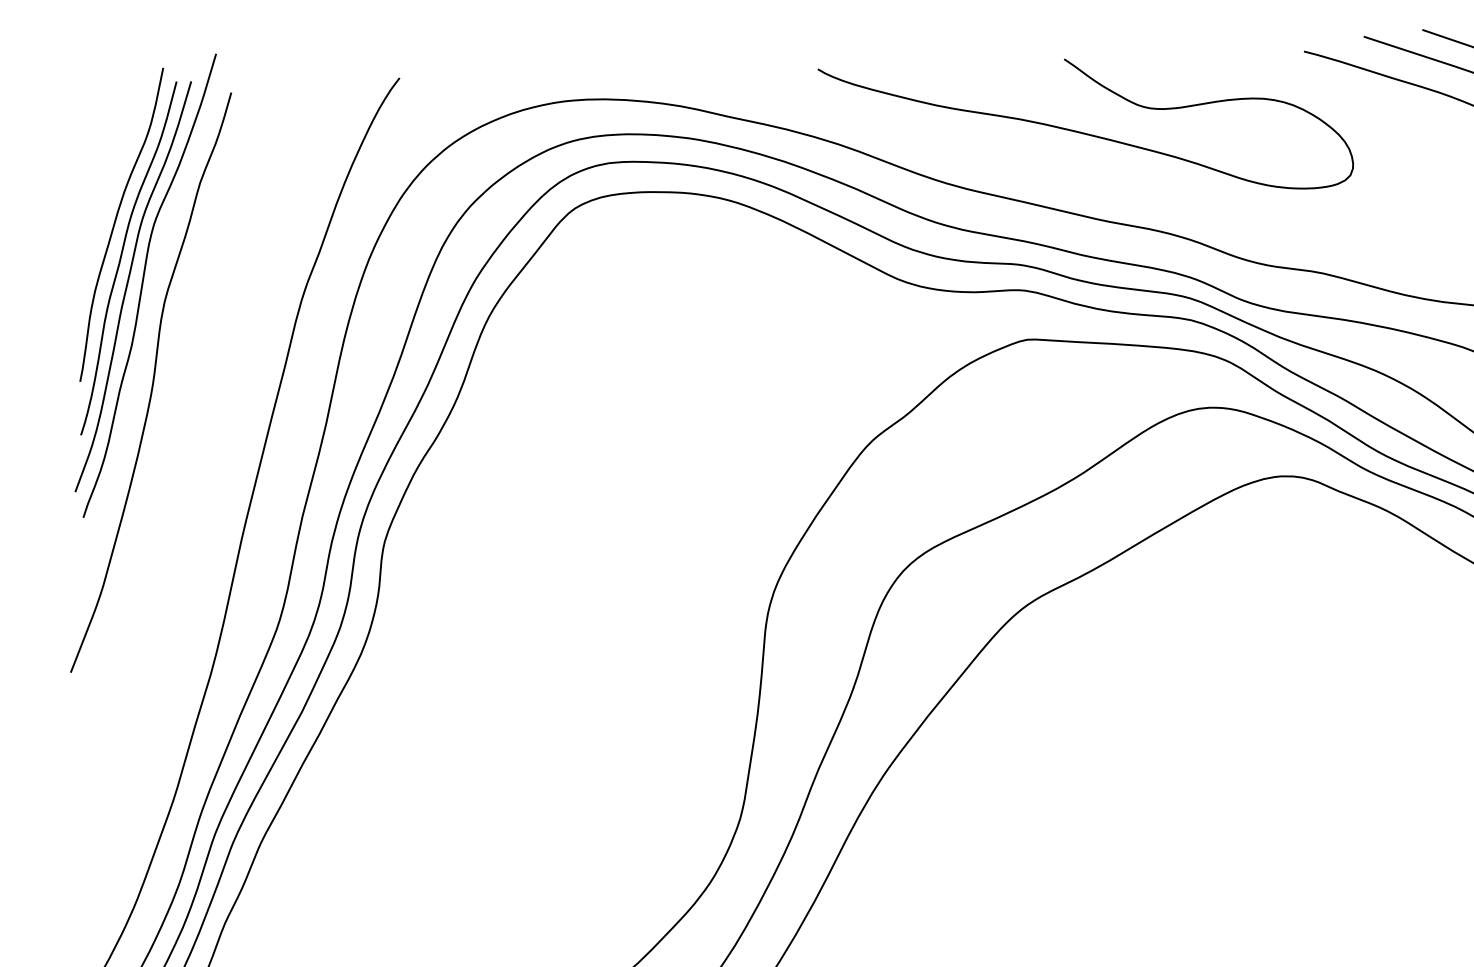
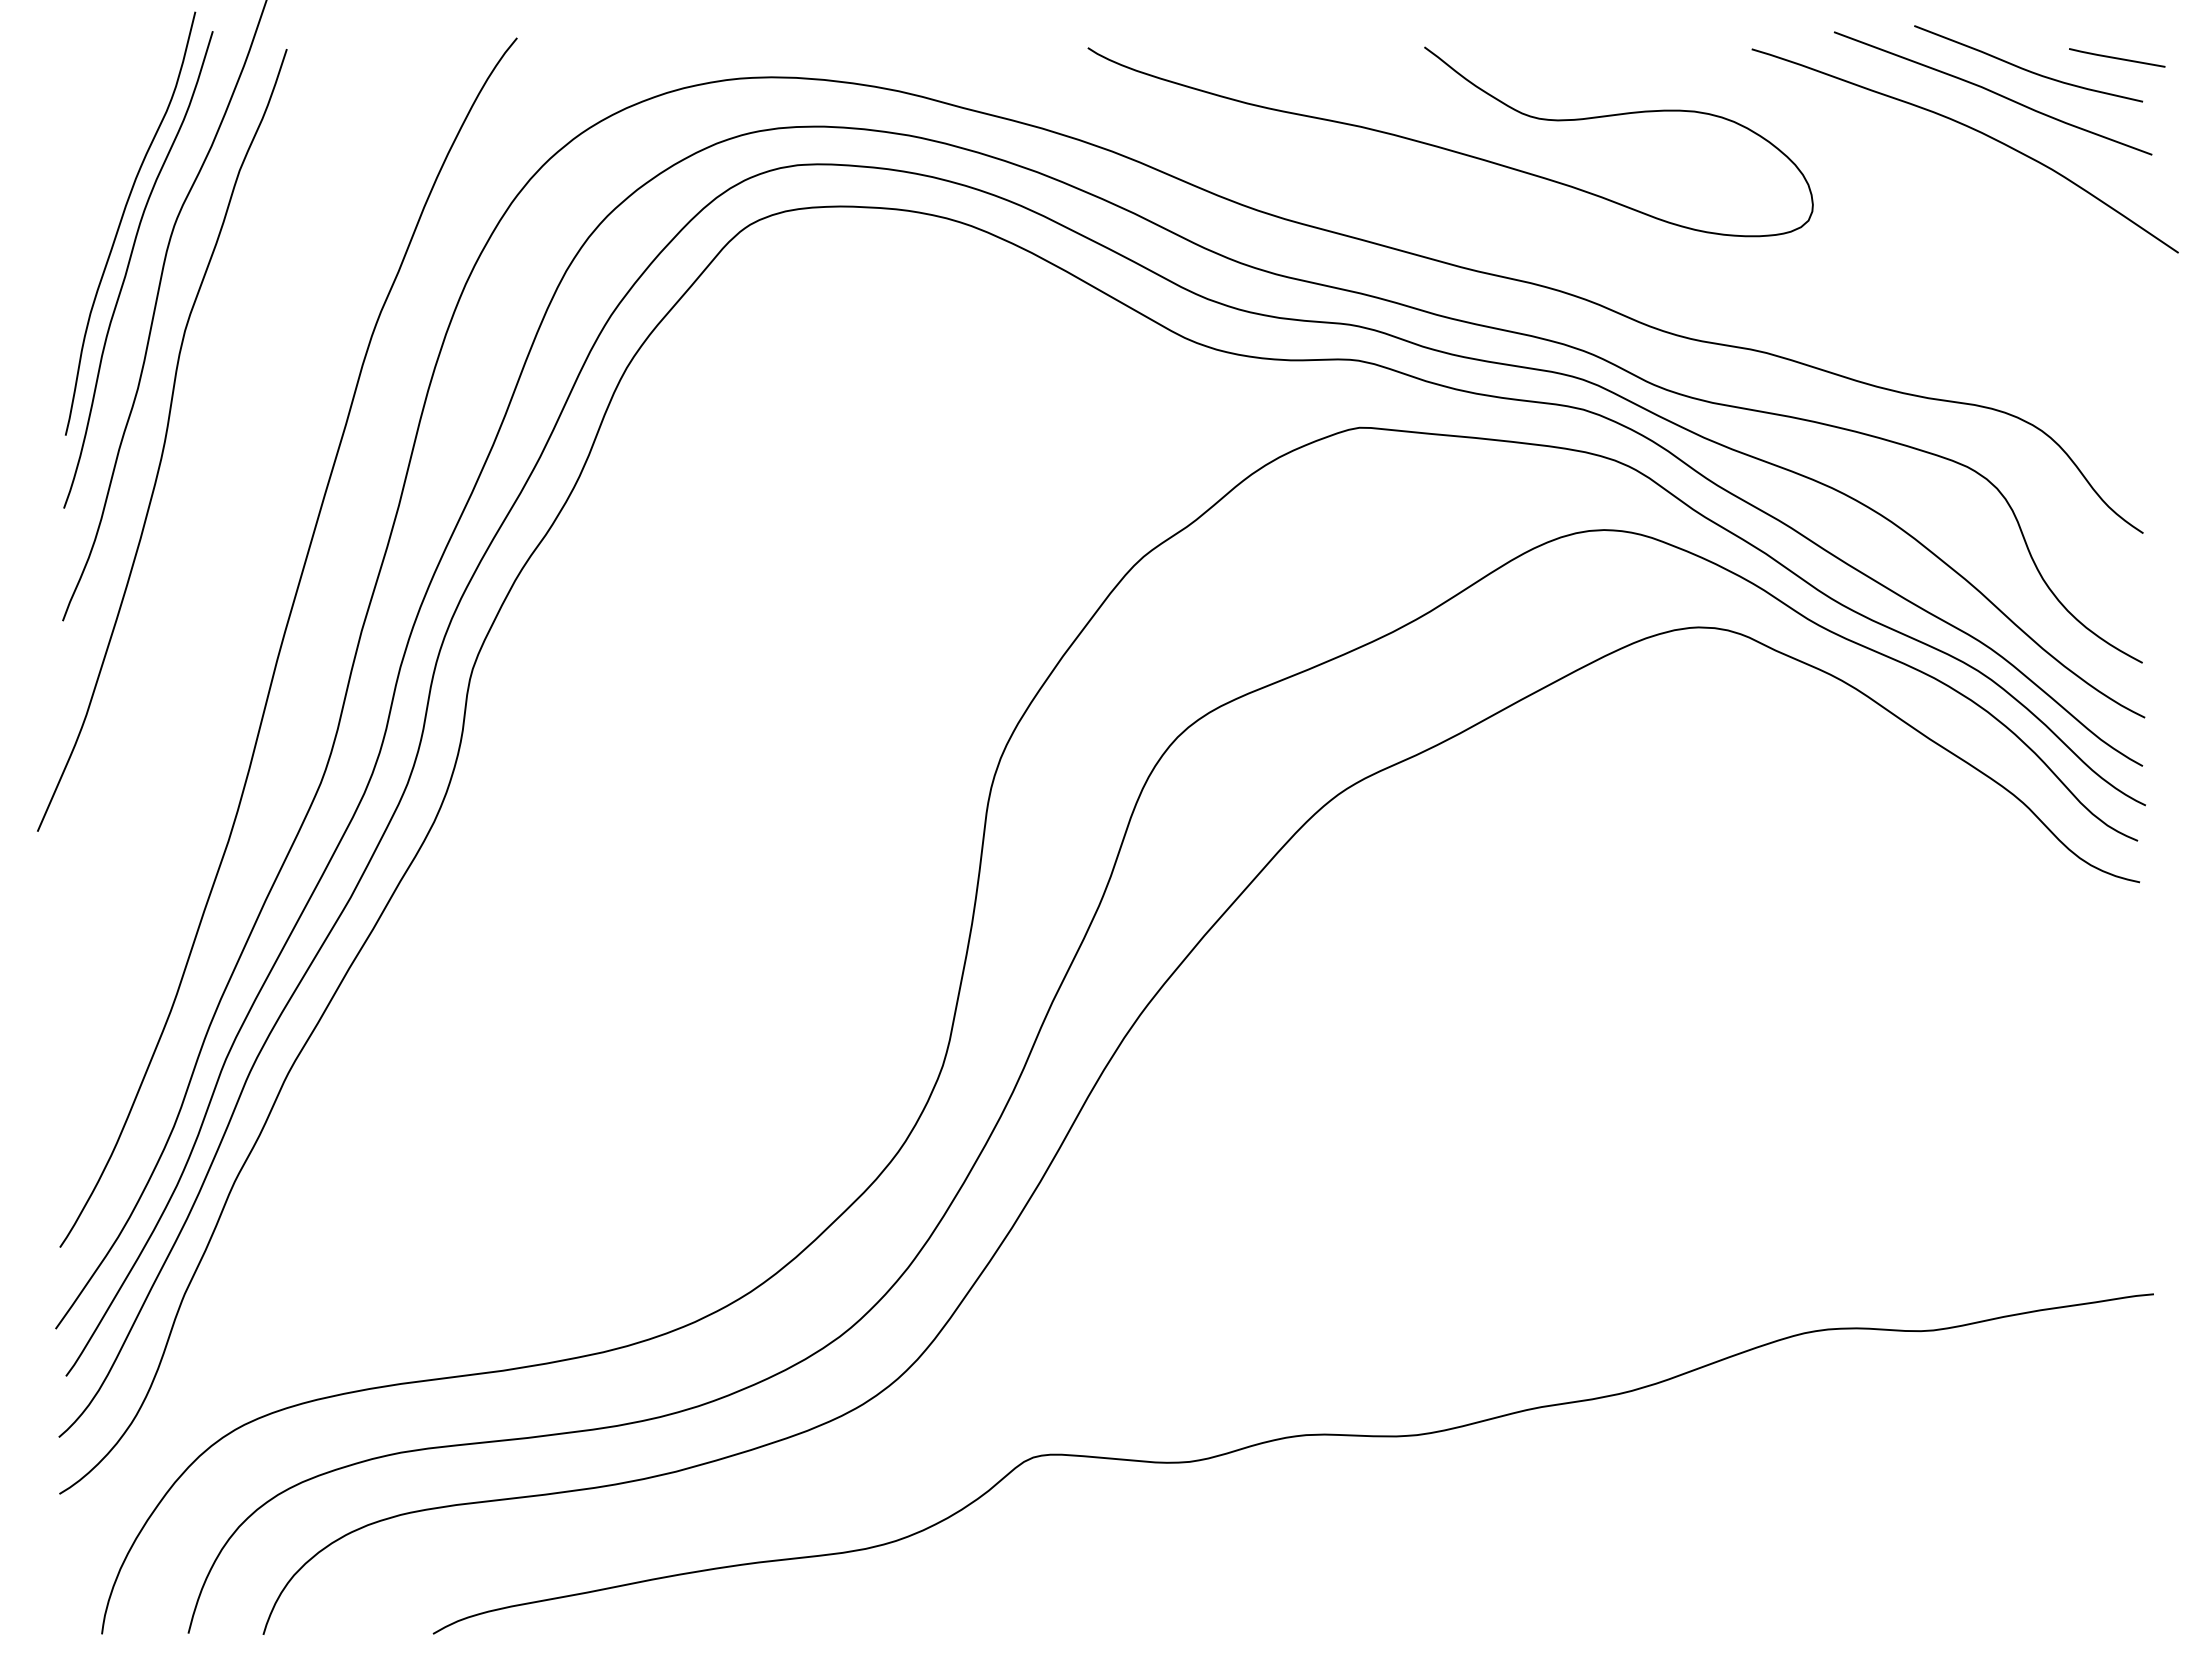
curve: (127, 286) -> (135, 307), removed

